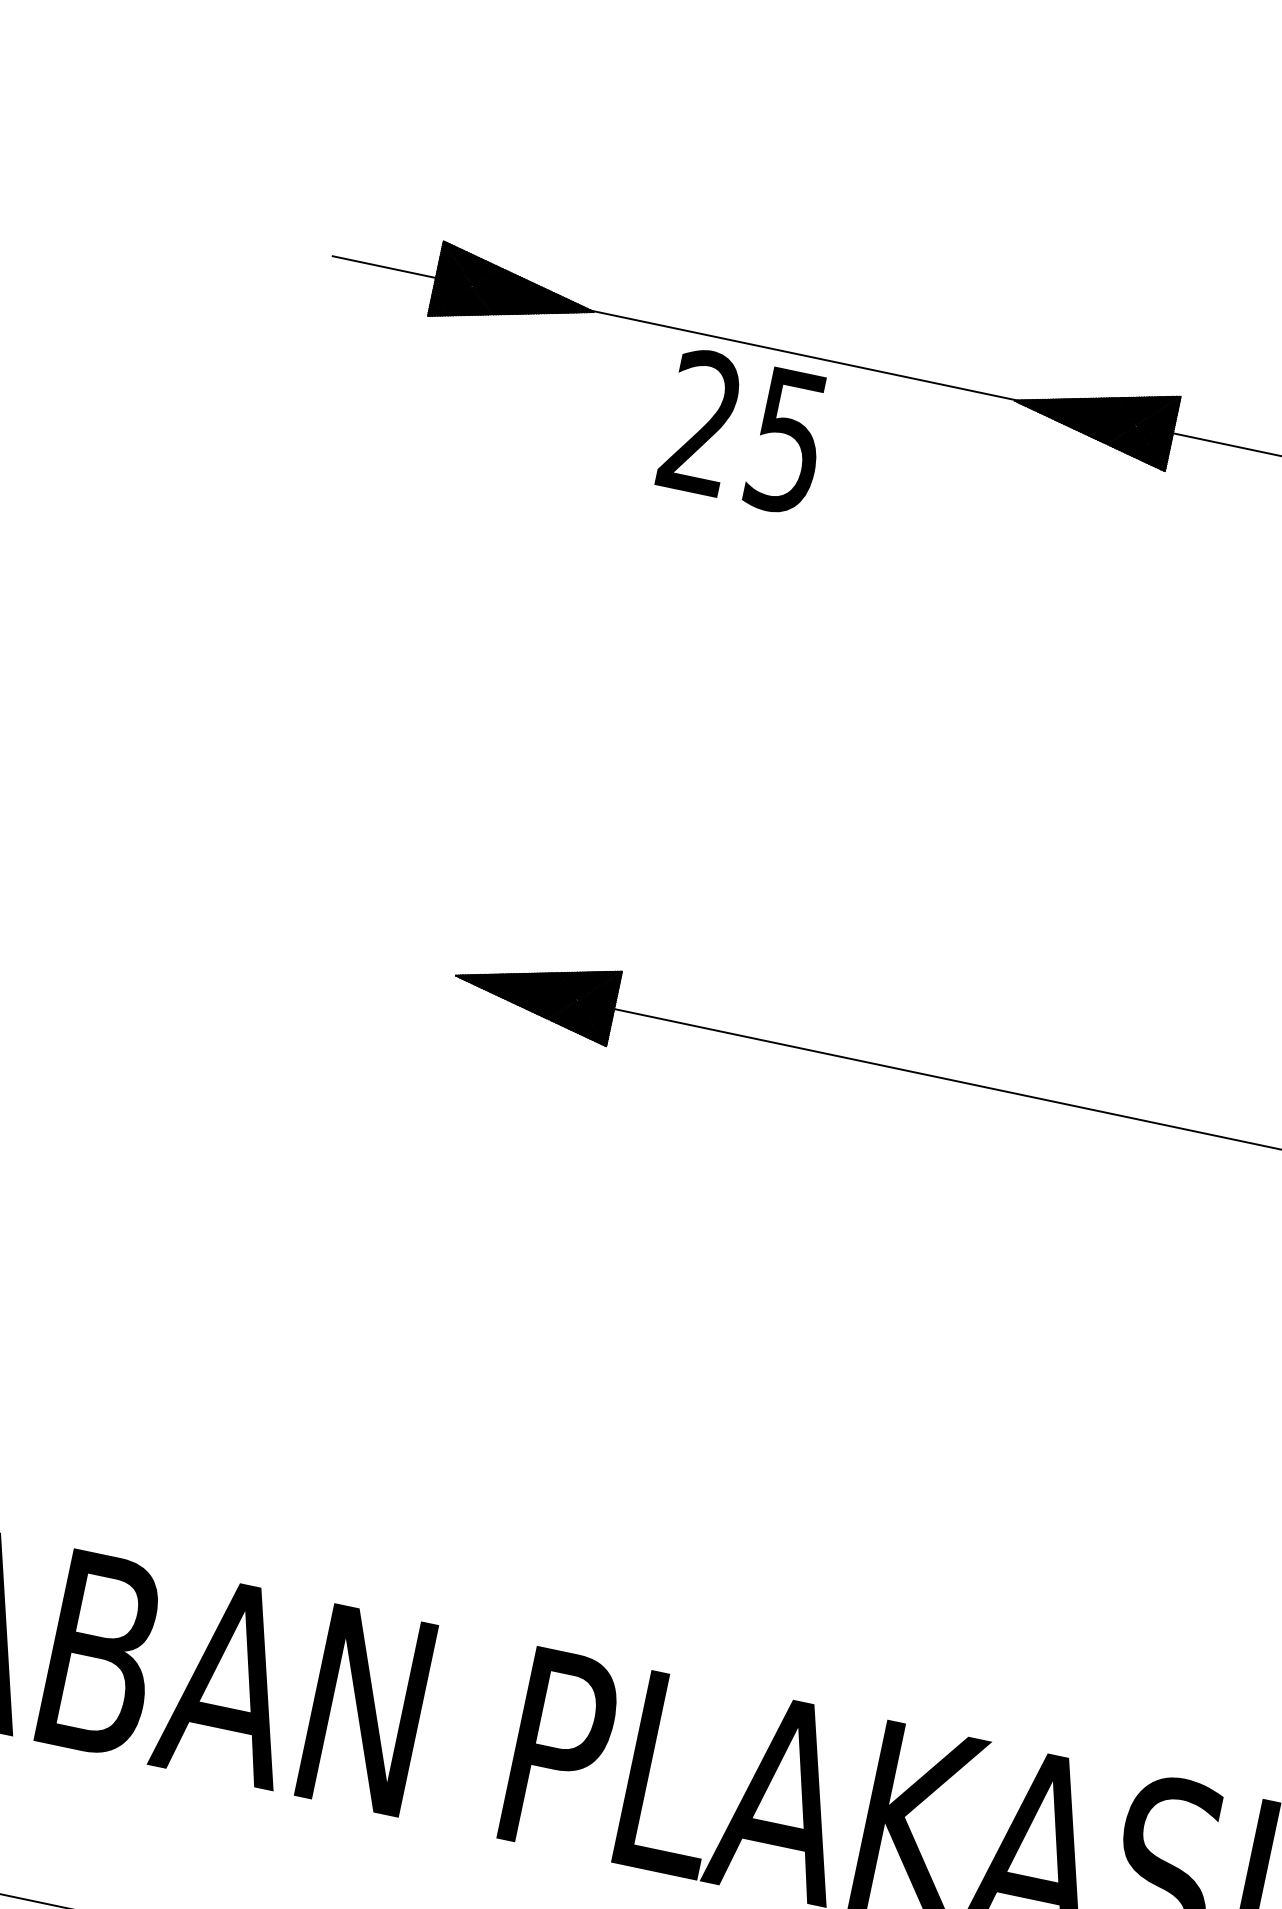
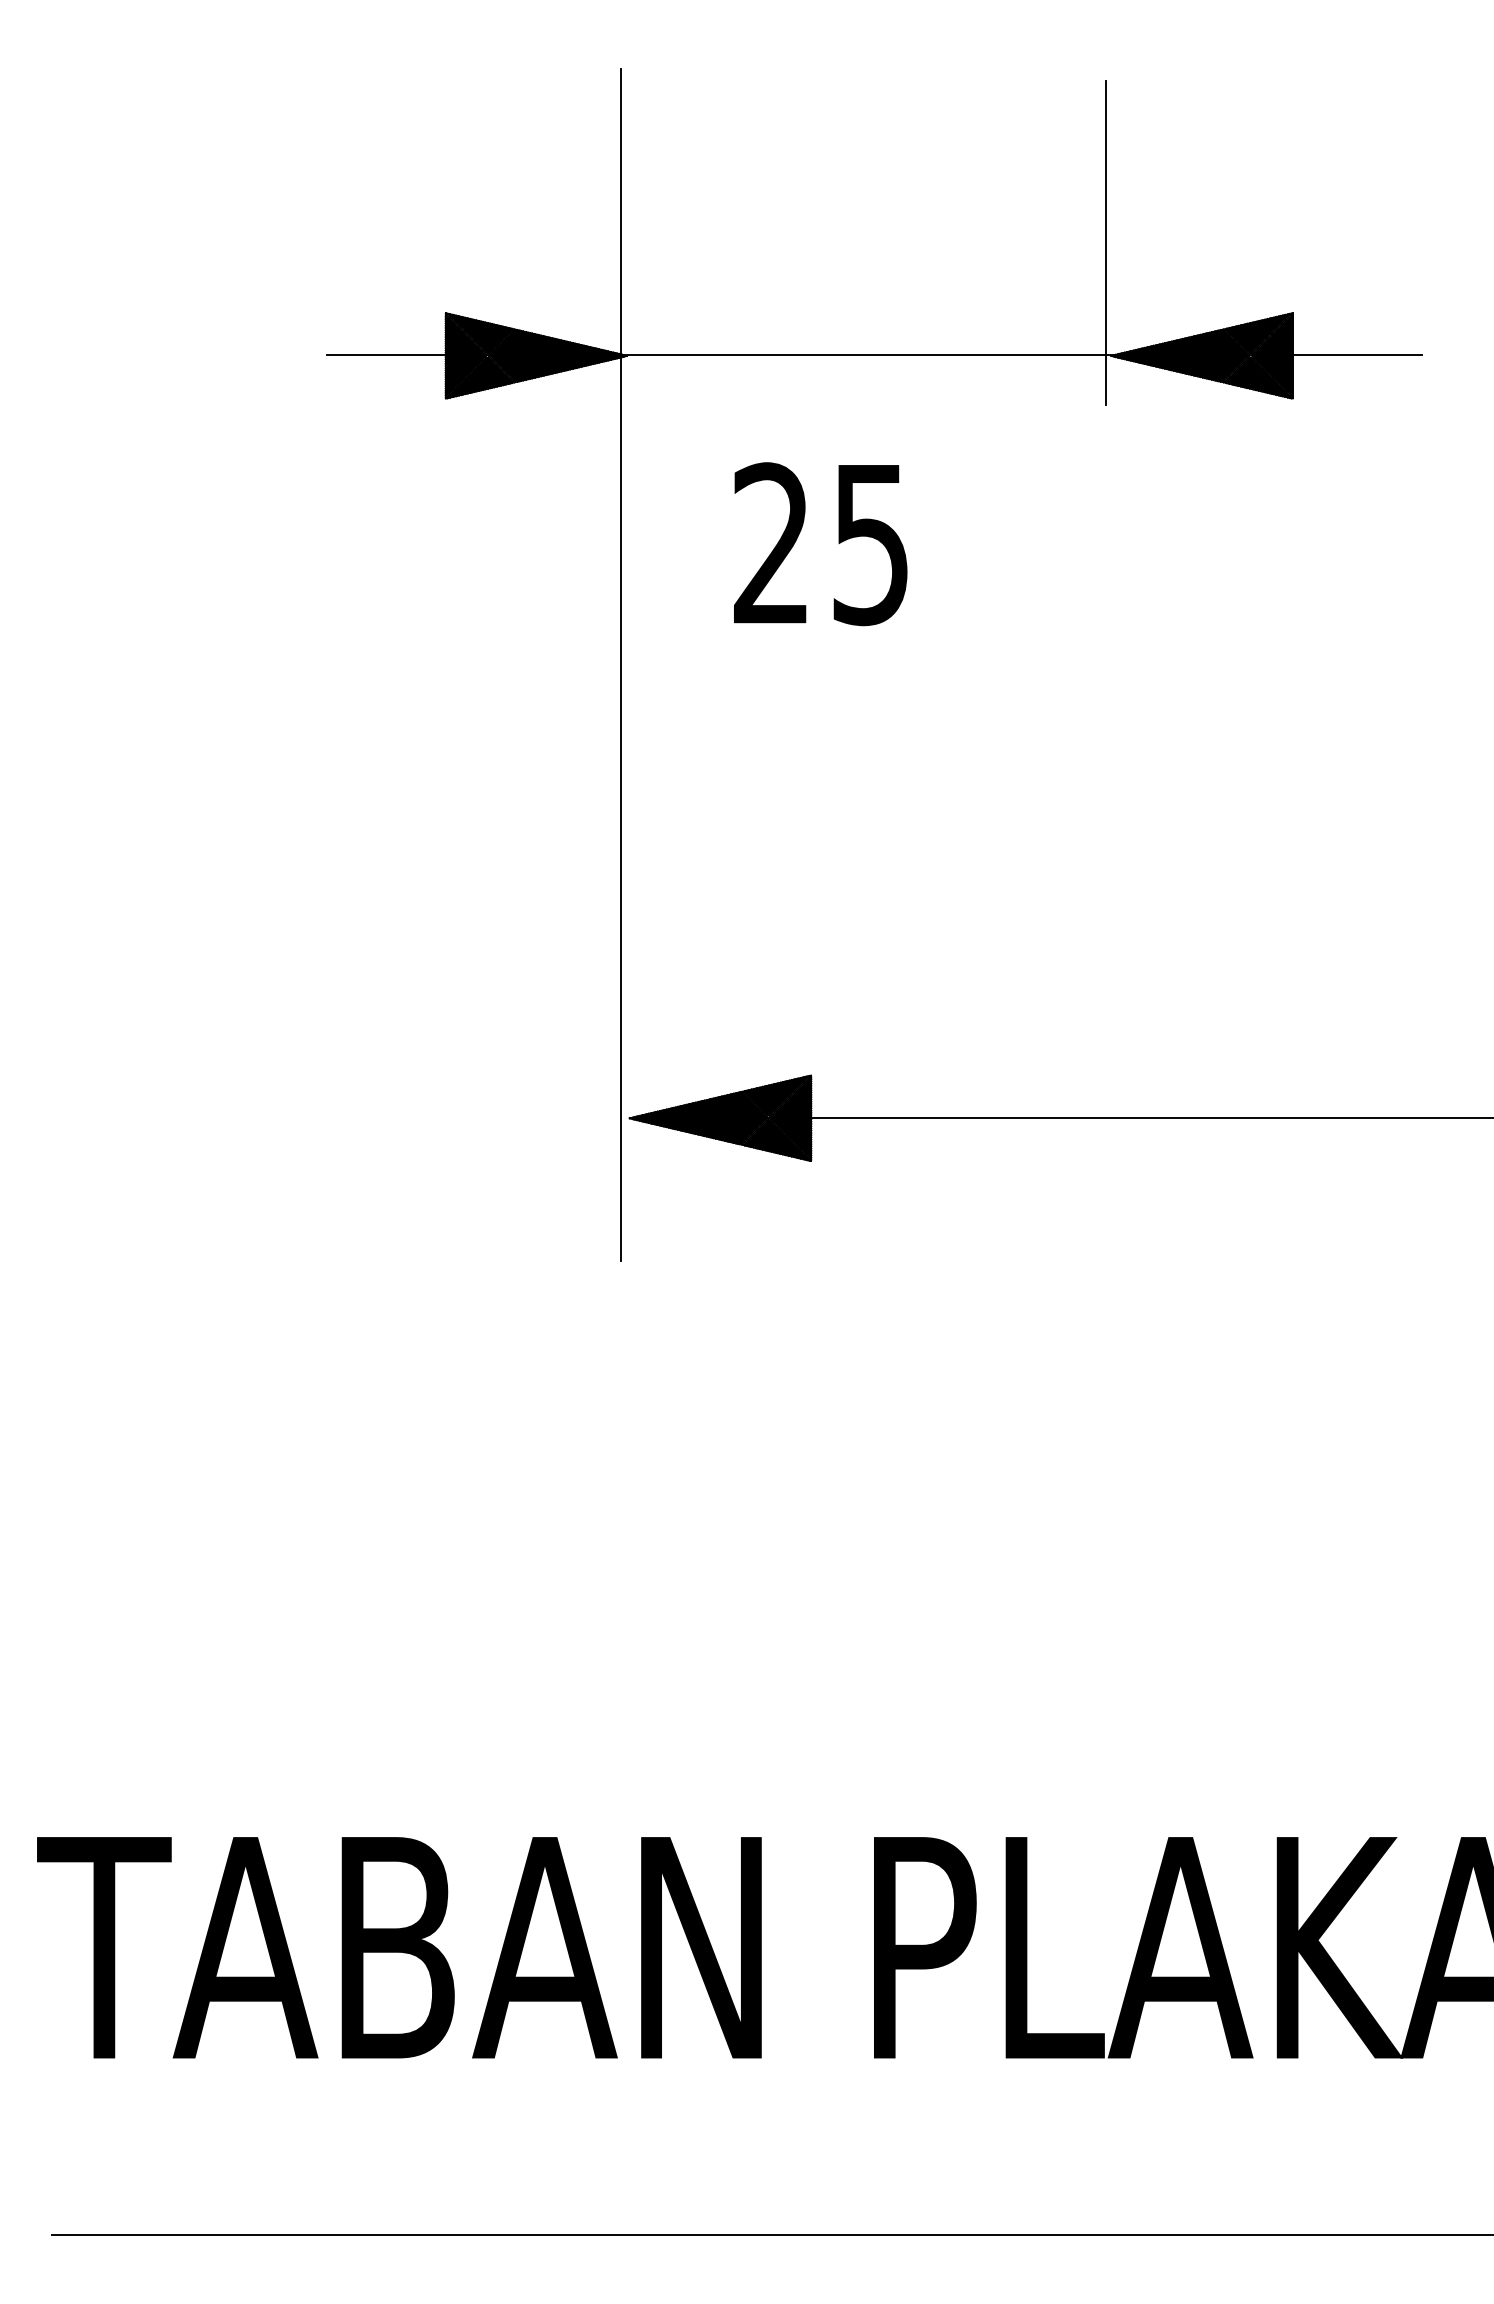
line: (1031, 301) -> (1106, 242), added
text: (744, 432) -> (820, 544), moved
line: (531, 579) -> (620, 664), added

